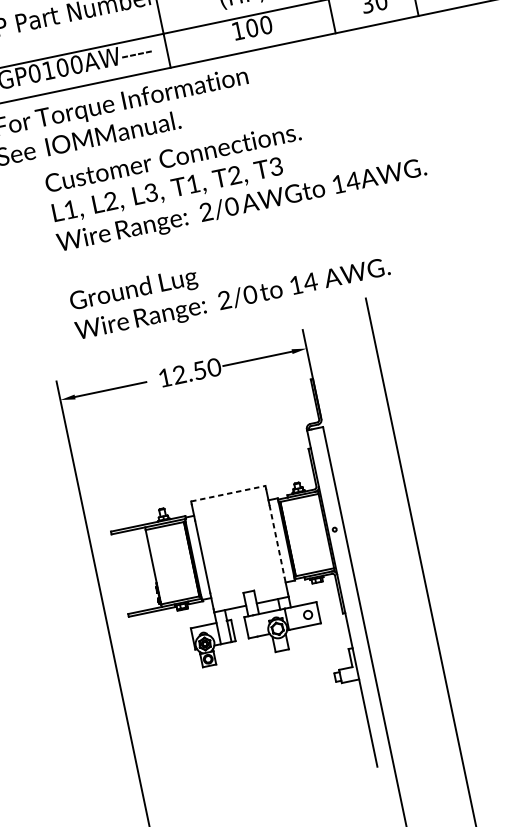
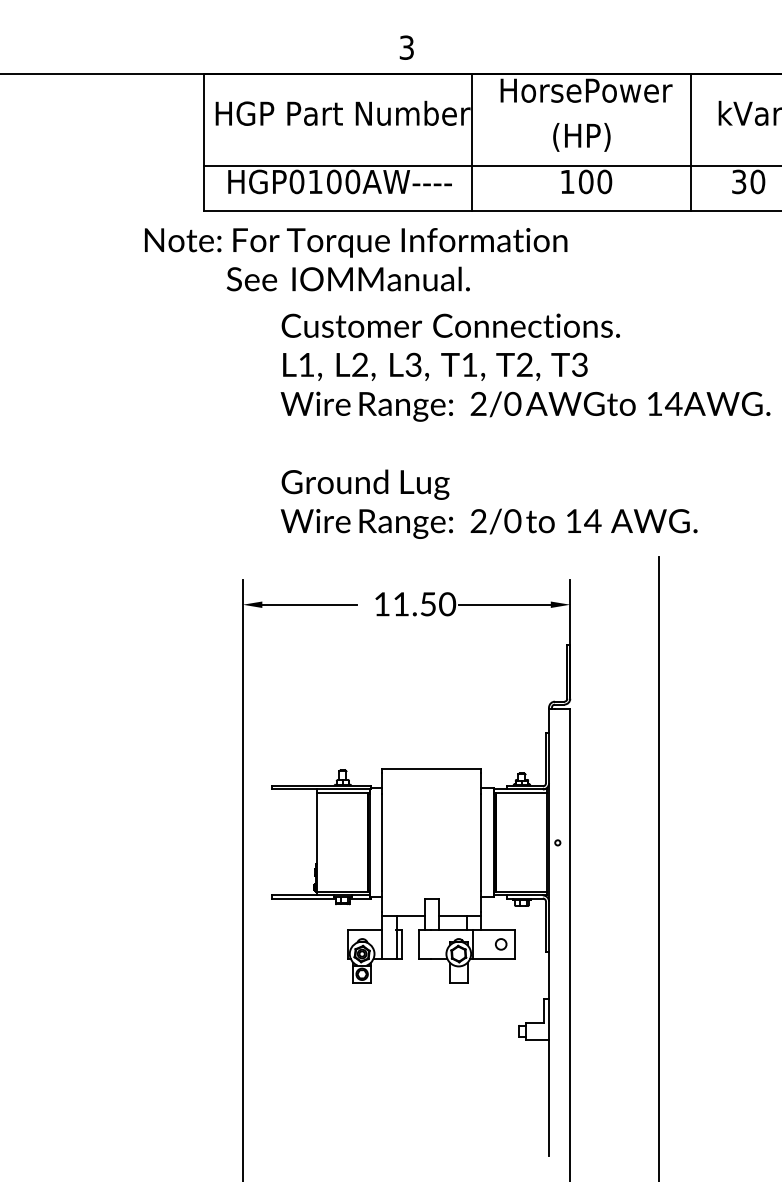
text: (179, 374) -> (401, 604), 12.50 -> 11.50
line: (228, 493) -> (432, 768), dashed -> solid
line: (277, 541) -> (481, 842), dashed -> solid

